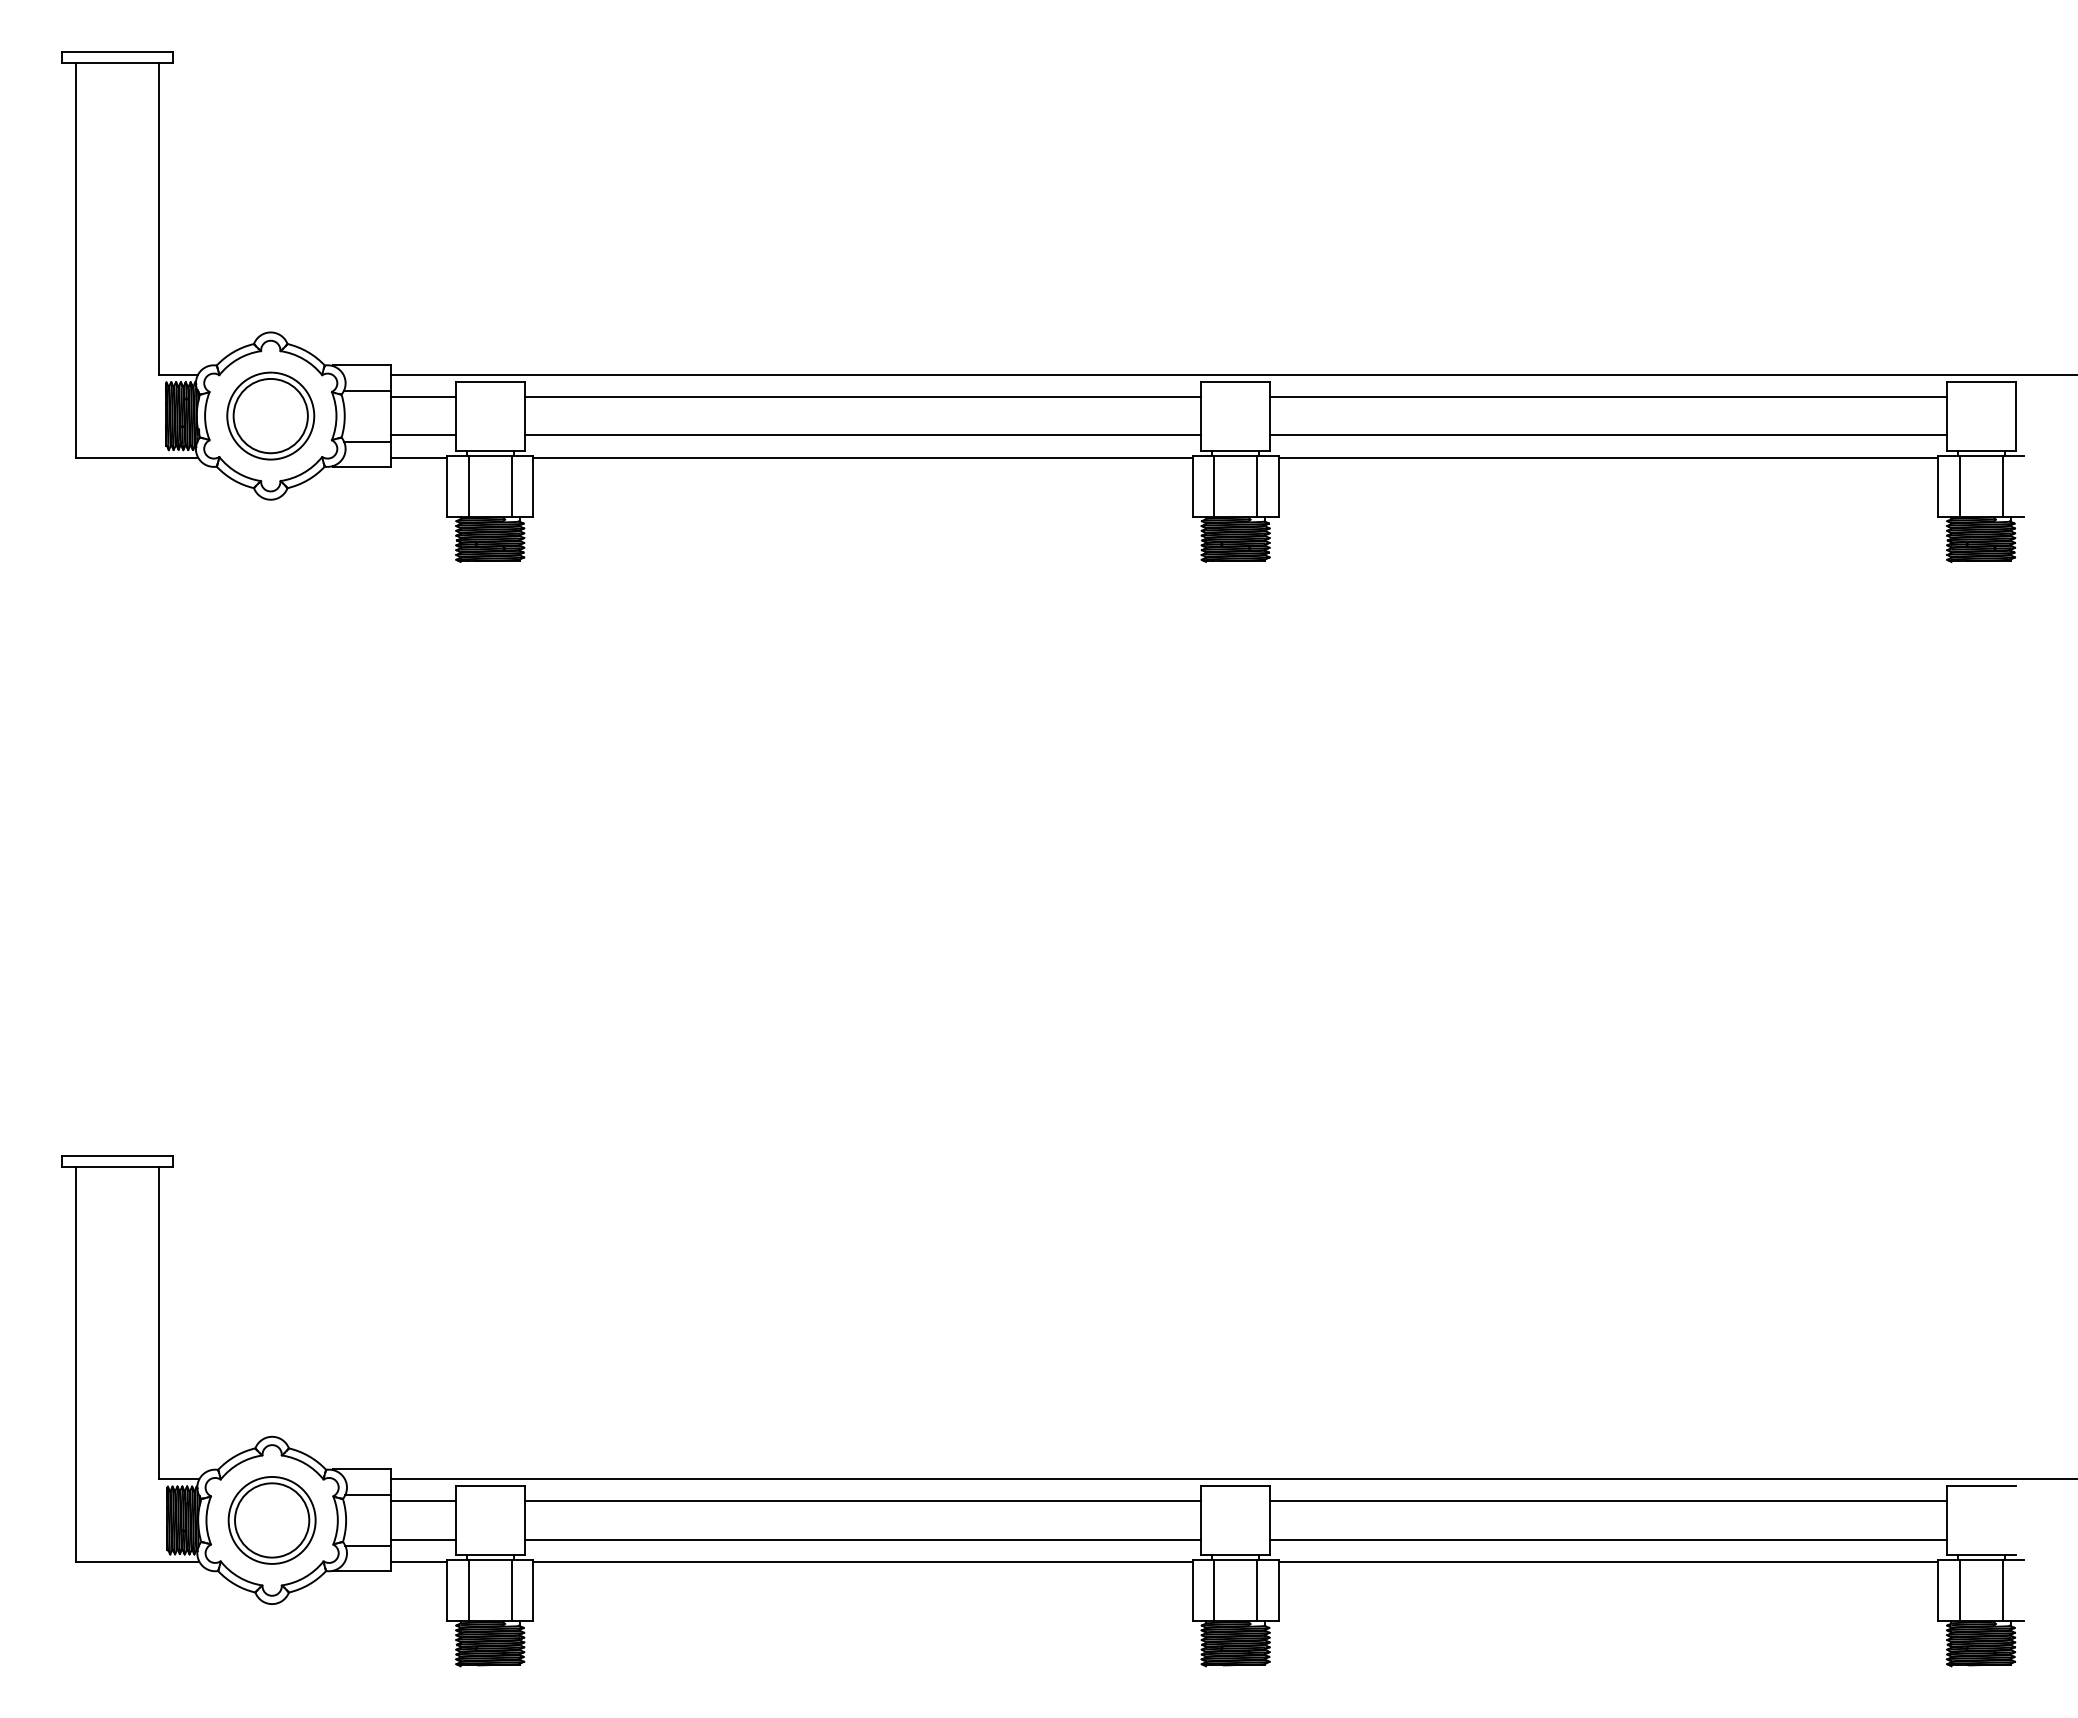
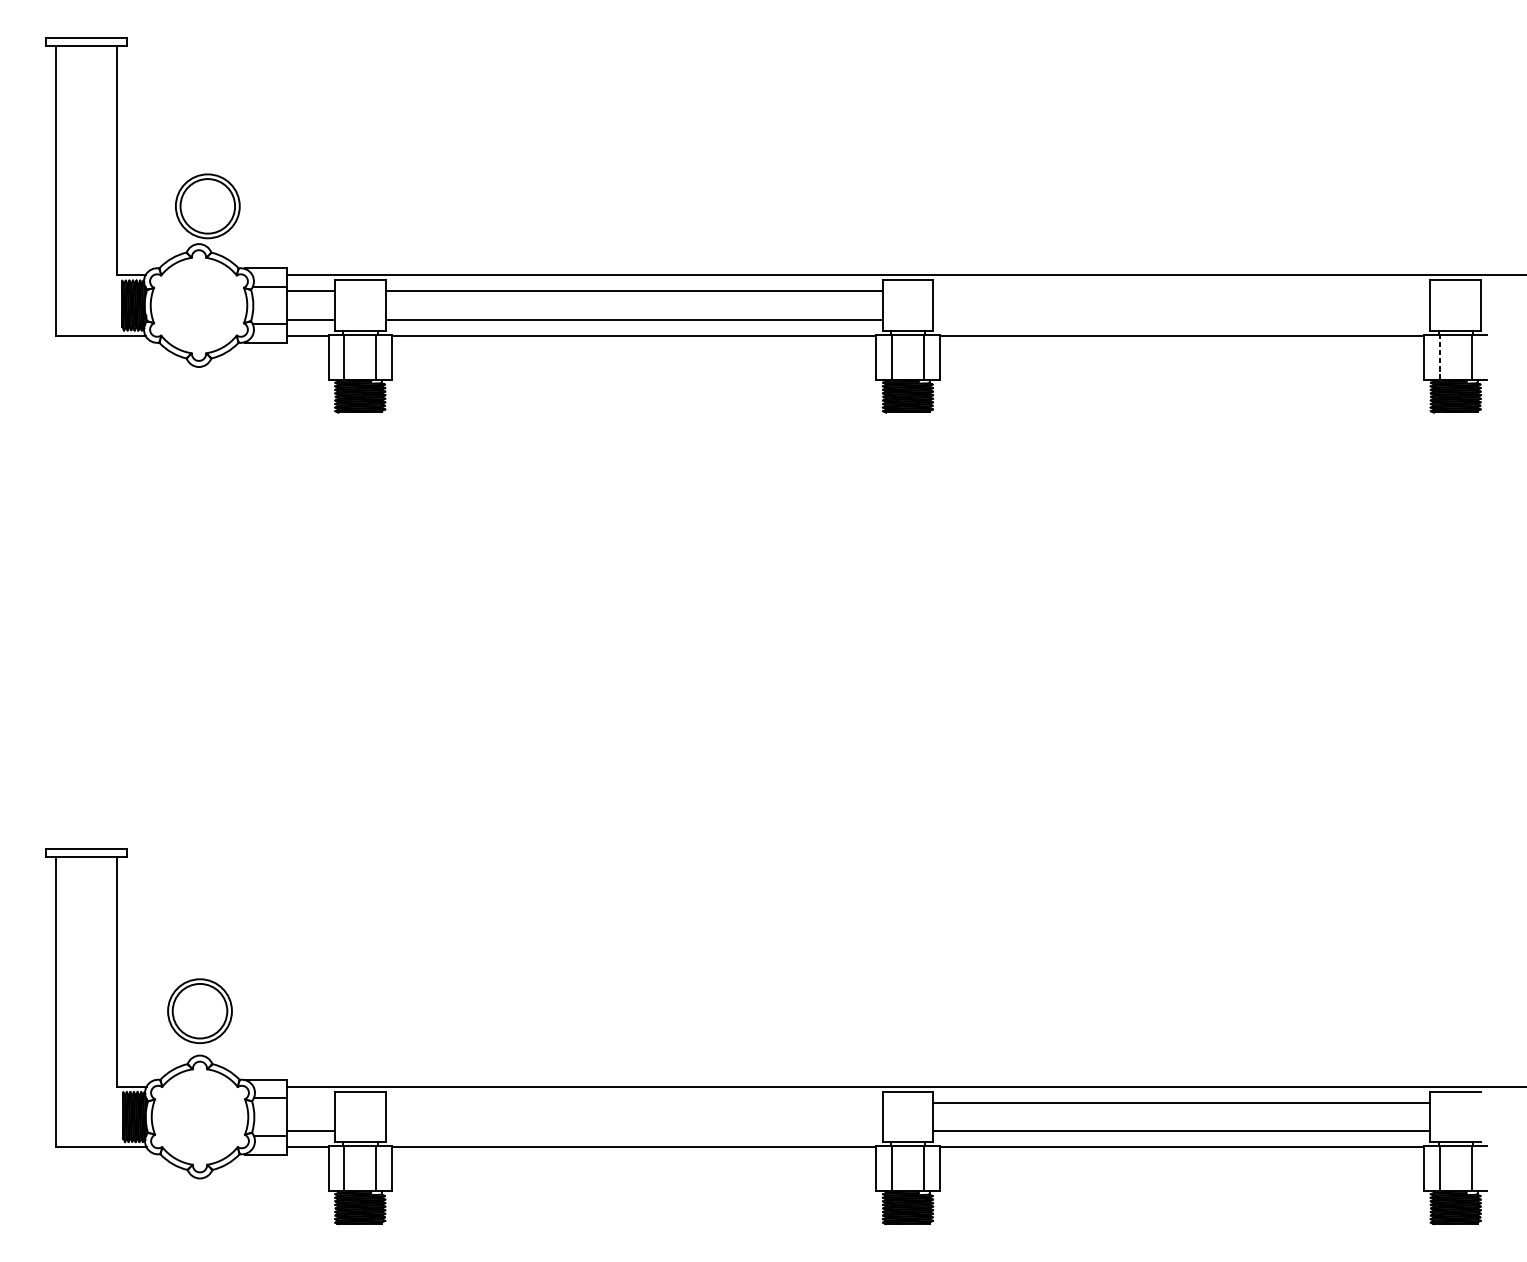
line: (1608, 396) -> (1181, 291), removed
part: (270, 415) -> (207, 205), moved
line: (1608, 435) -> (1181, 319), removed
line: (1959, 486) -> (1439, 357), solid -> dashed
line: (422, 1501) -> (310, 1103), removed
line: (862, 1501) -> (633, 1103), removed
part: (271, 1520) -> (199, 1011), moved
line: (862, 1539) -> (633, 1131), removed

